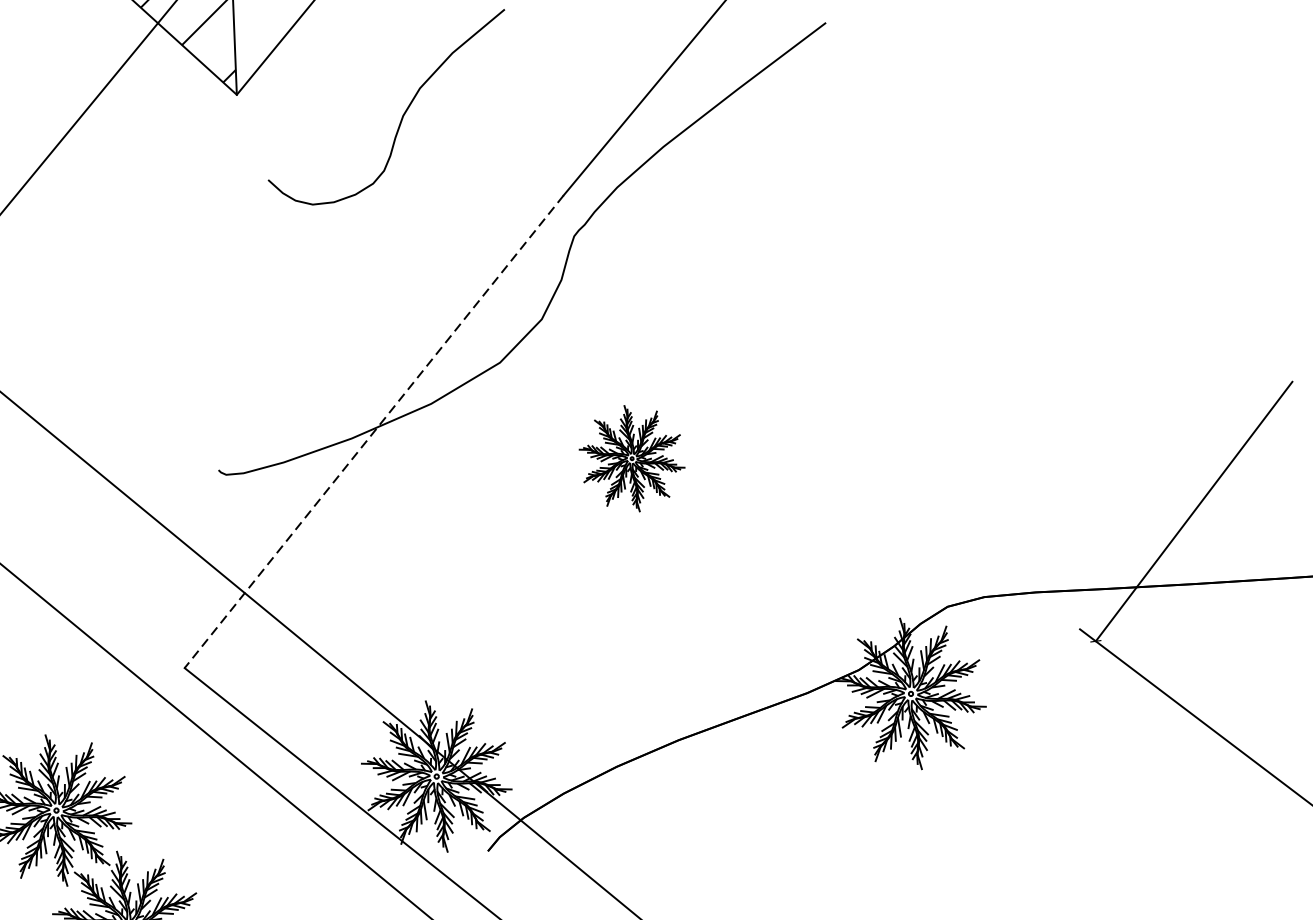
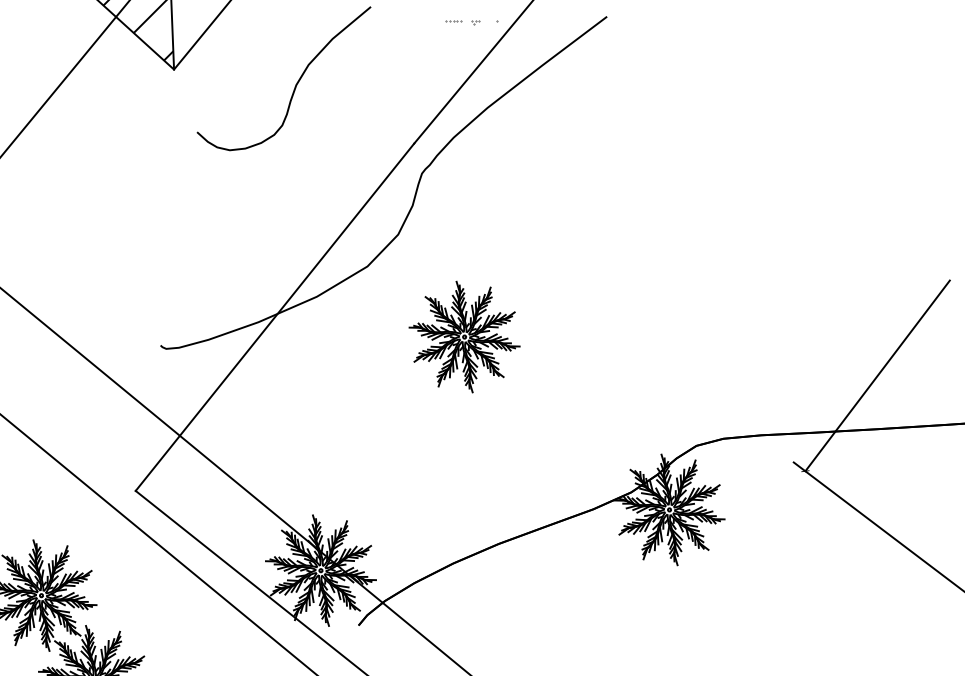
part: (641, 30) -> (471, 22), added
line: (374, 432) -> (275, 317), dashed -> solid
part: (632, 457) -> (464, 336), size x1.43

